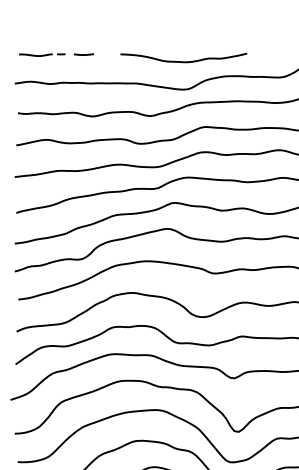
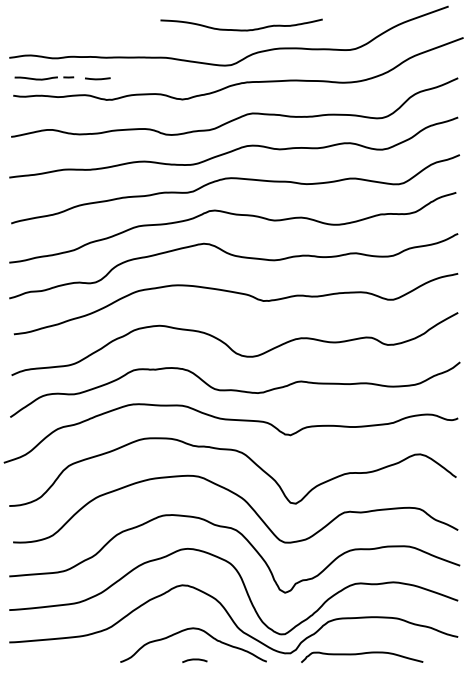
line: (83, 54) -> (97, 78), moved
part: (42, 55) -> (44, 78), moved
curve: (183, 61) -> (241, 29), moved

